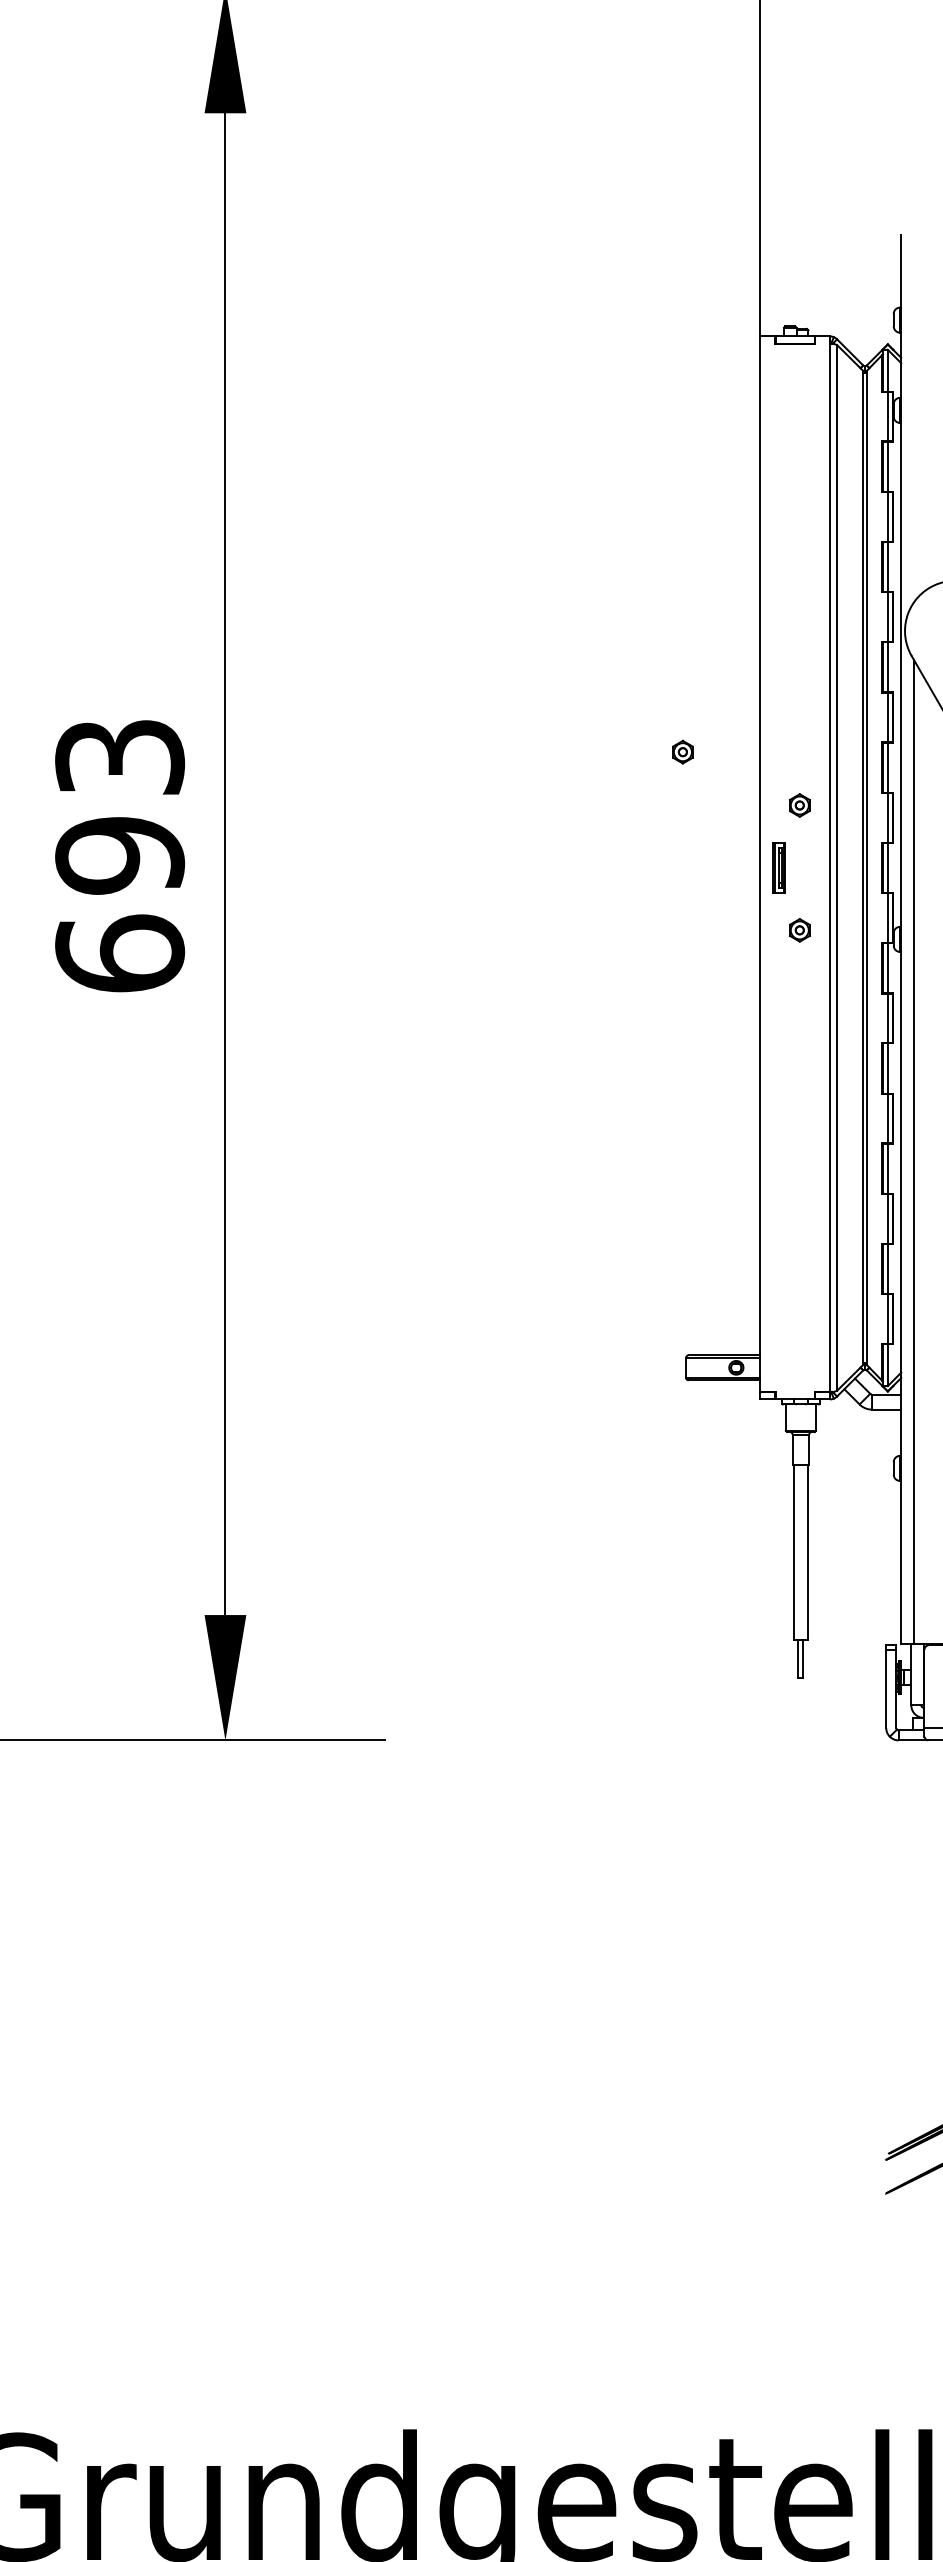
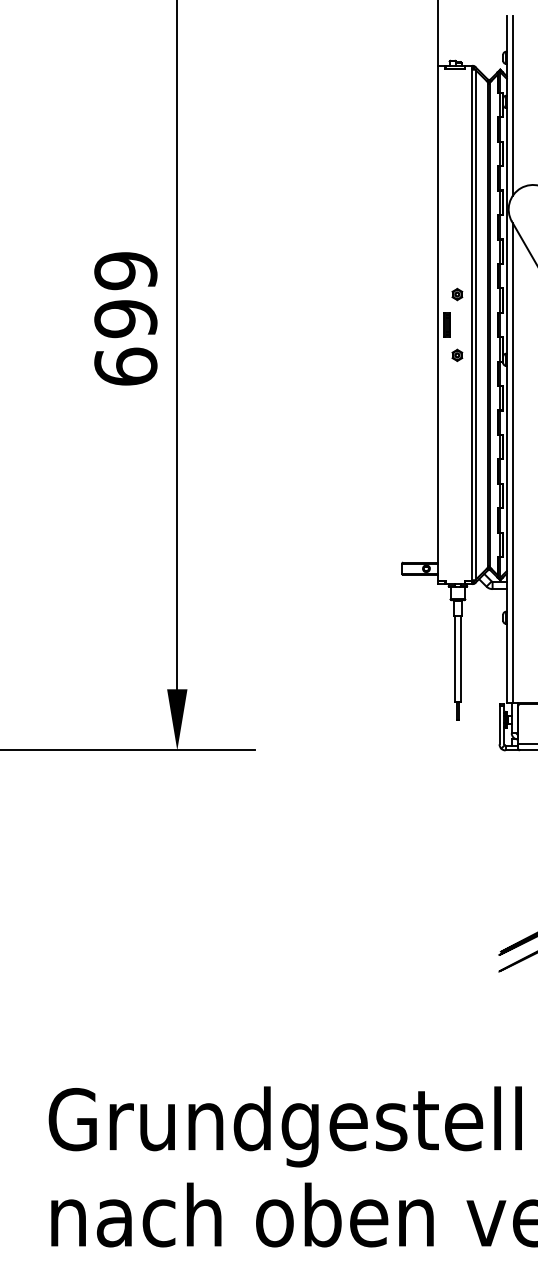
line: (912, 417) -> (512, 105), added
part: (683, 752) -> (400, 268), removed
text: (119, 758) -> (125, 271), 693 -> 699

